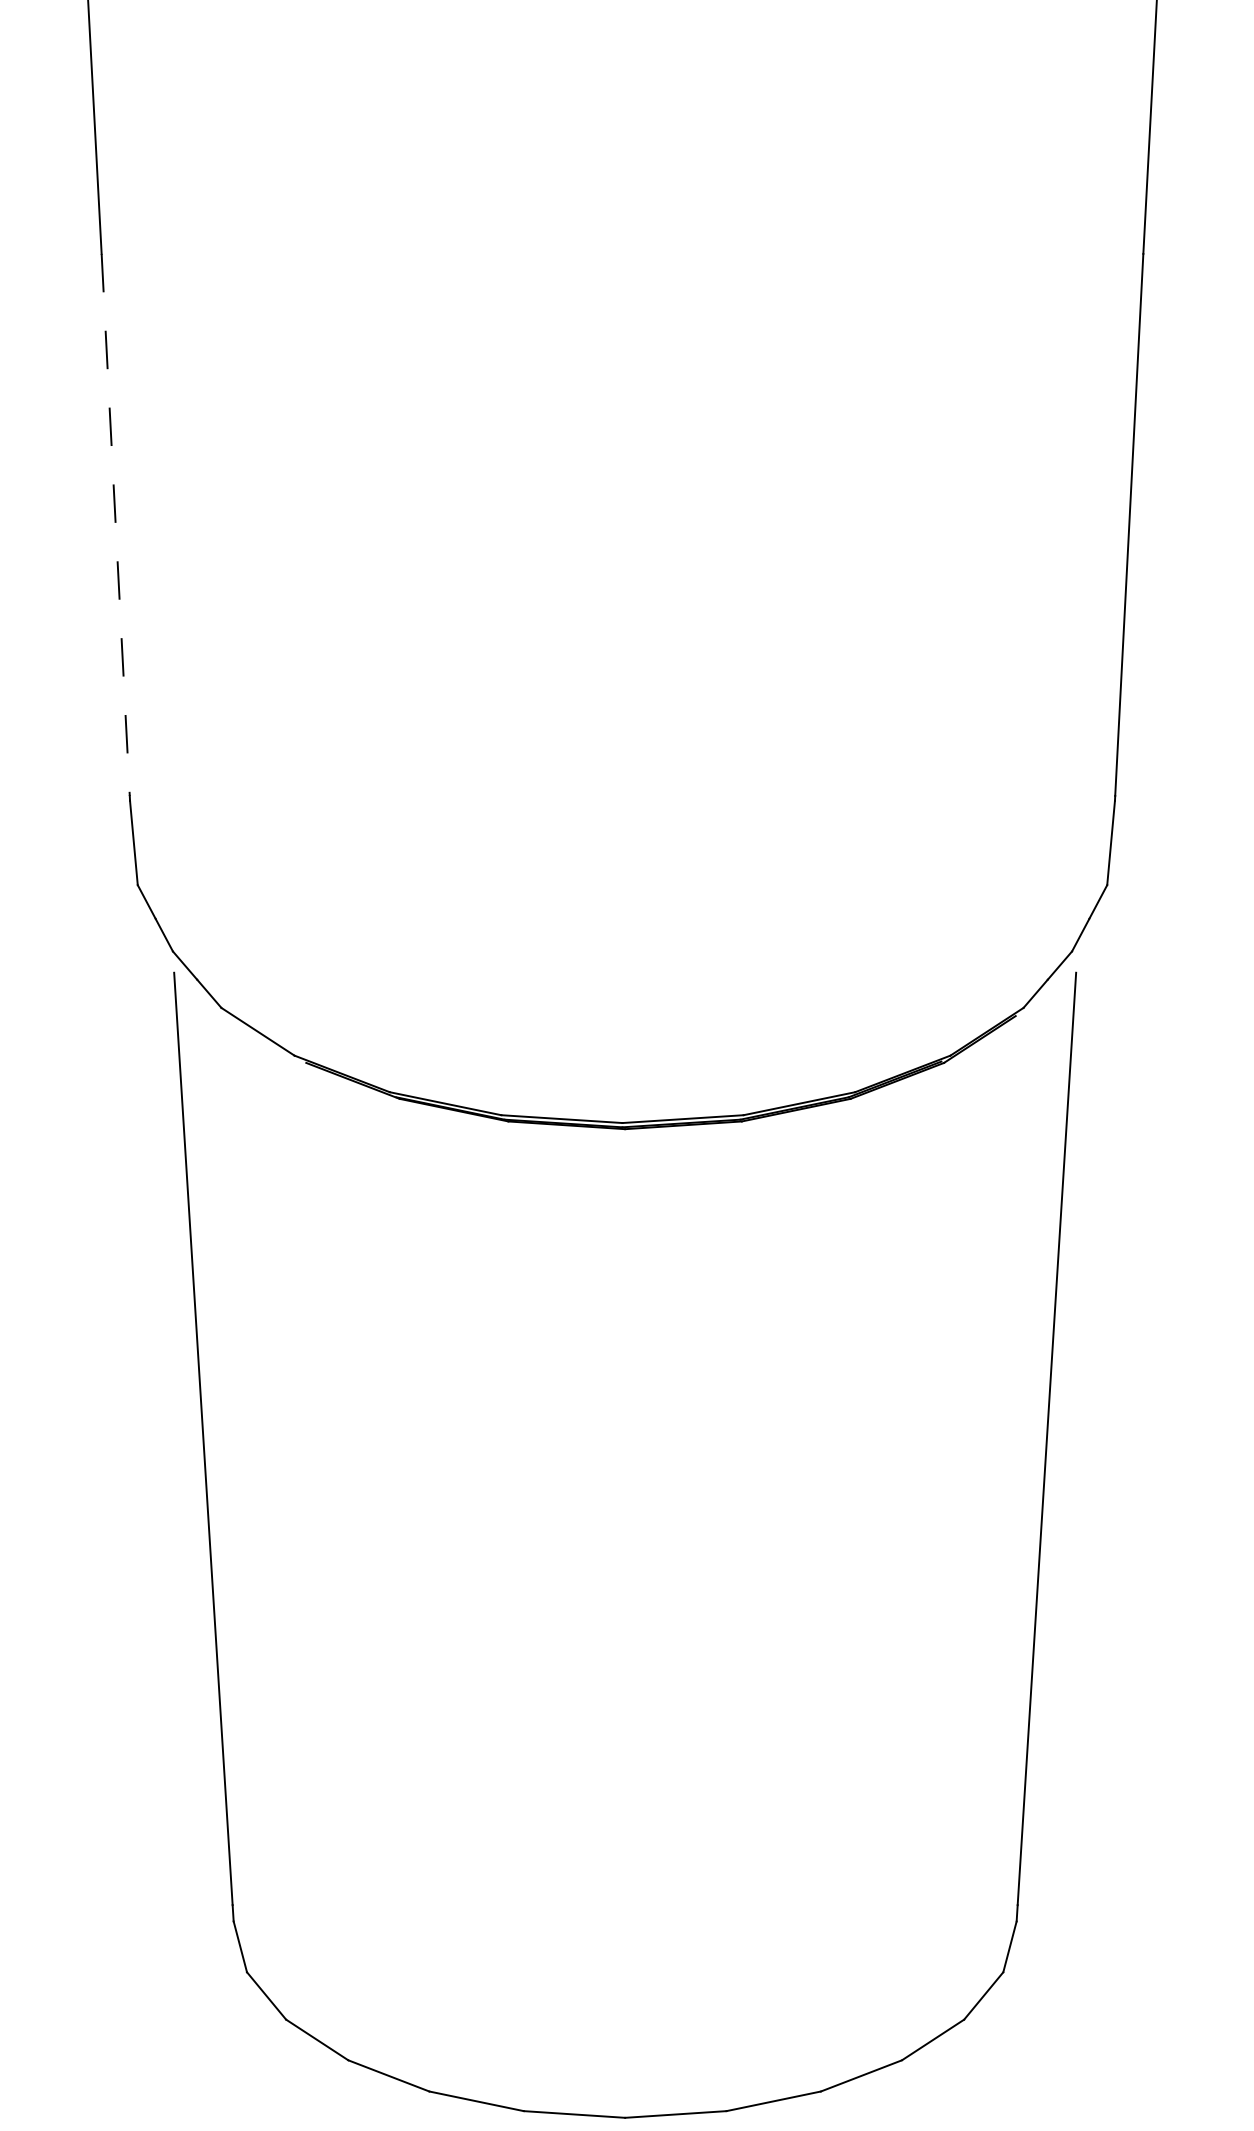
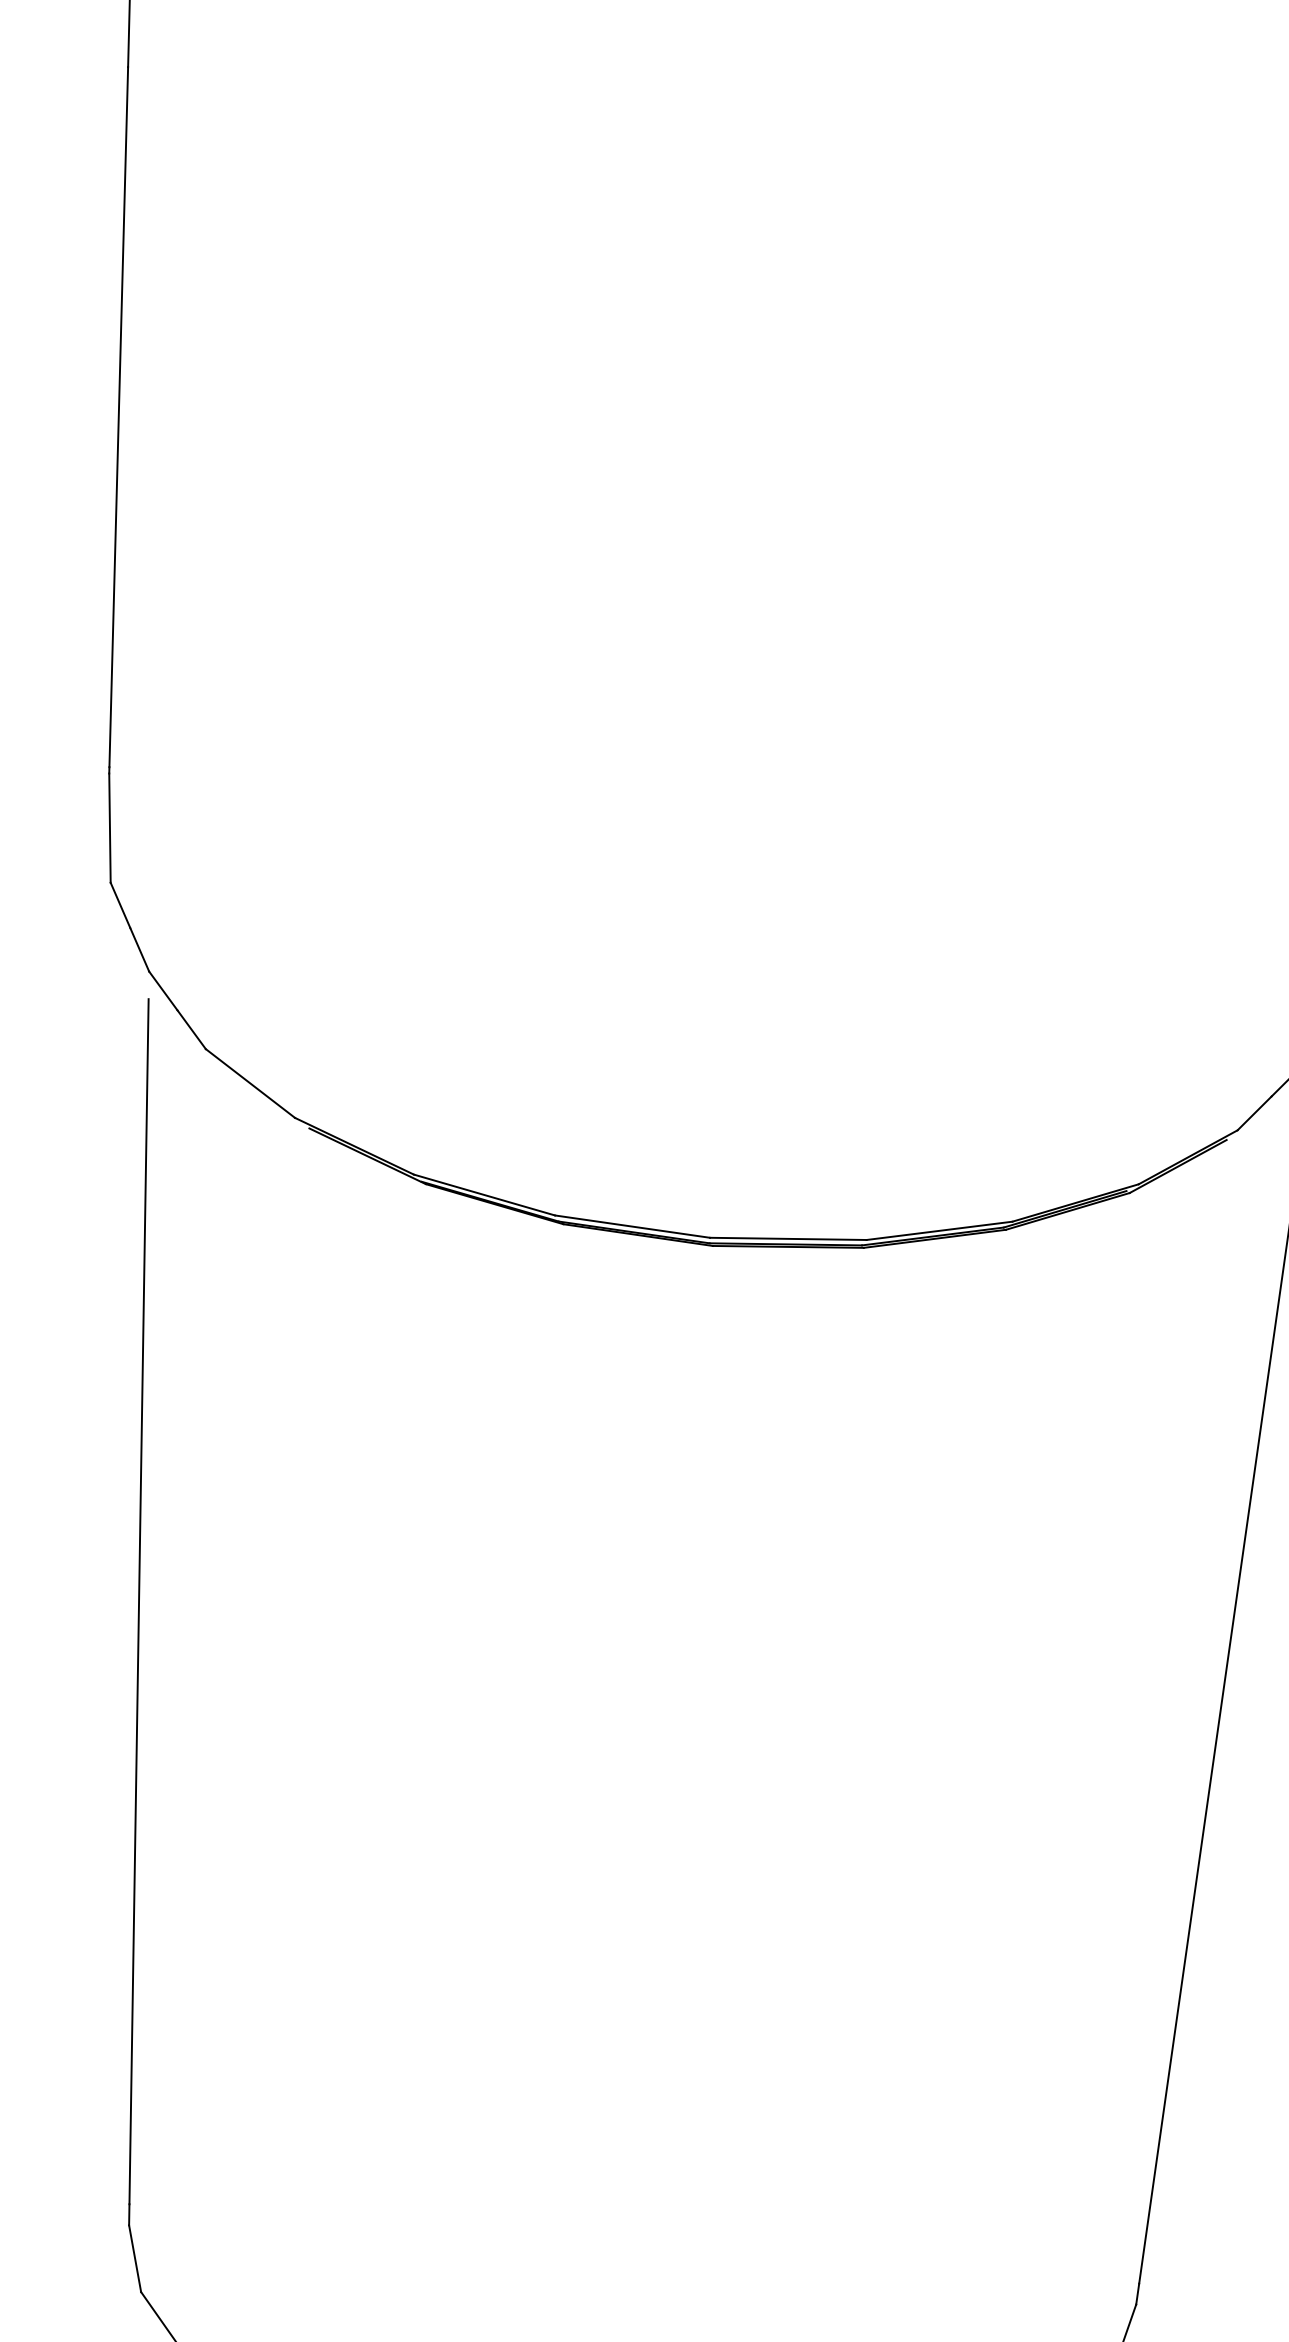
line: (115, 525) -> (118, 417), dashed -> solid

